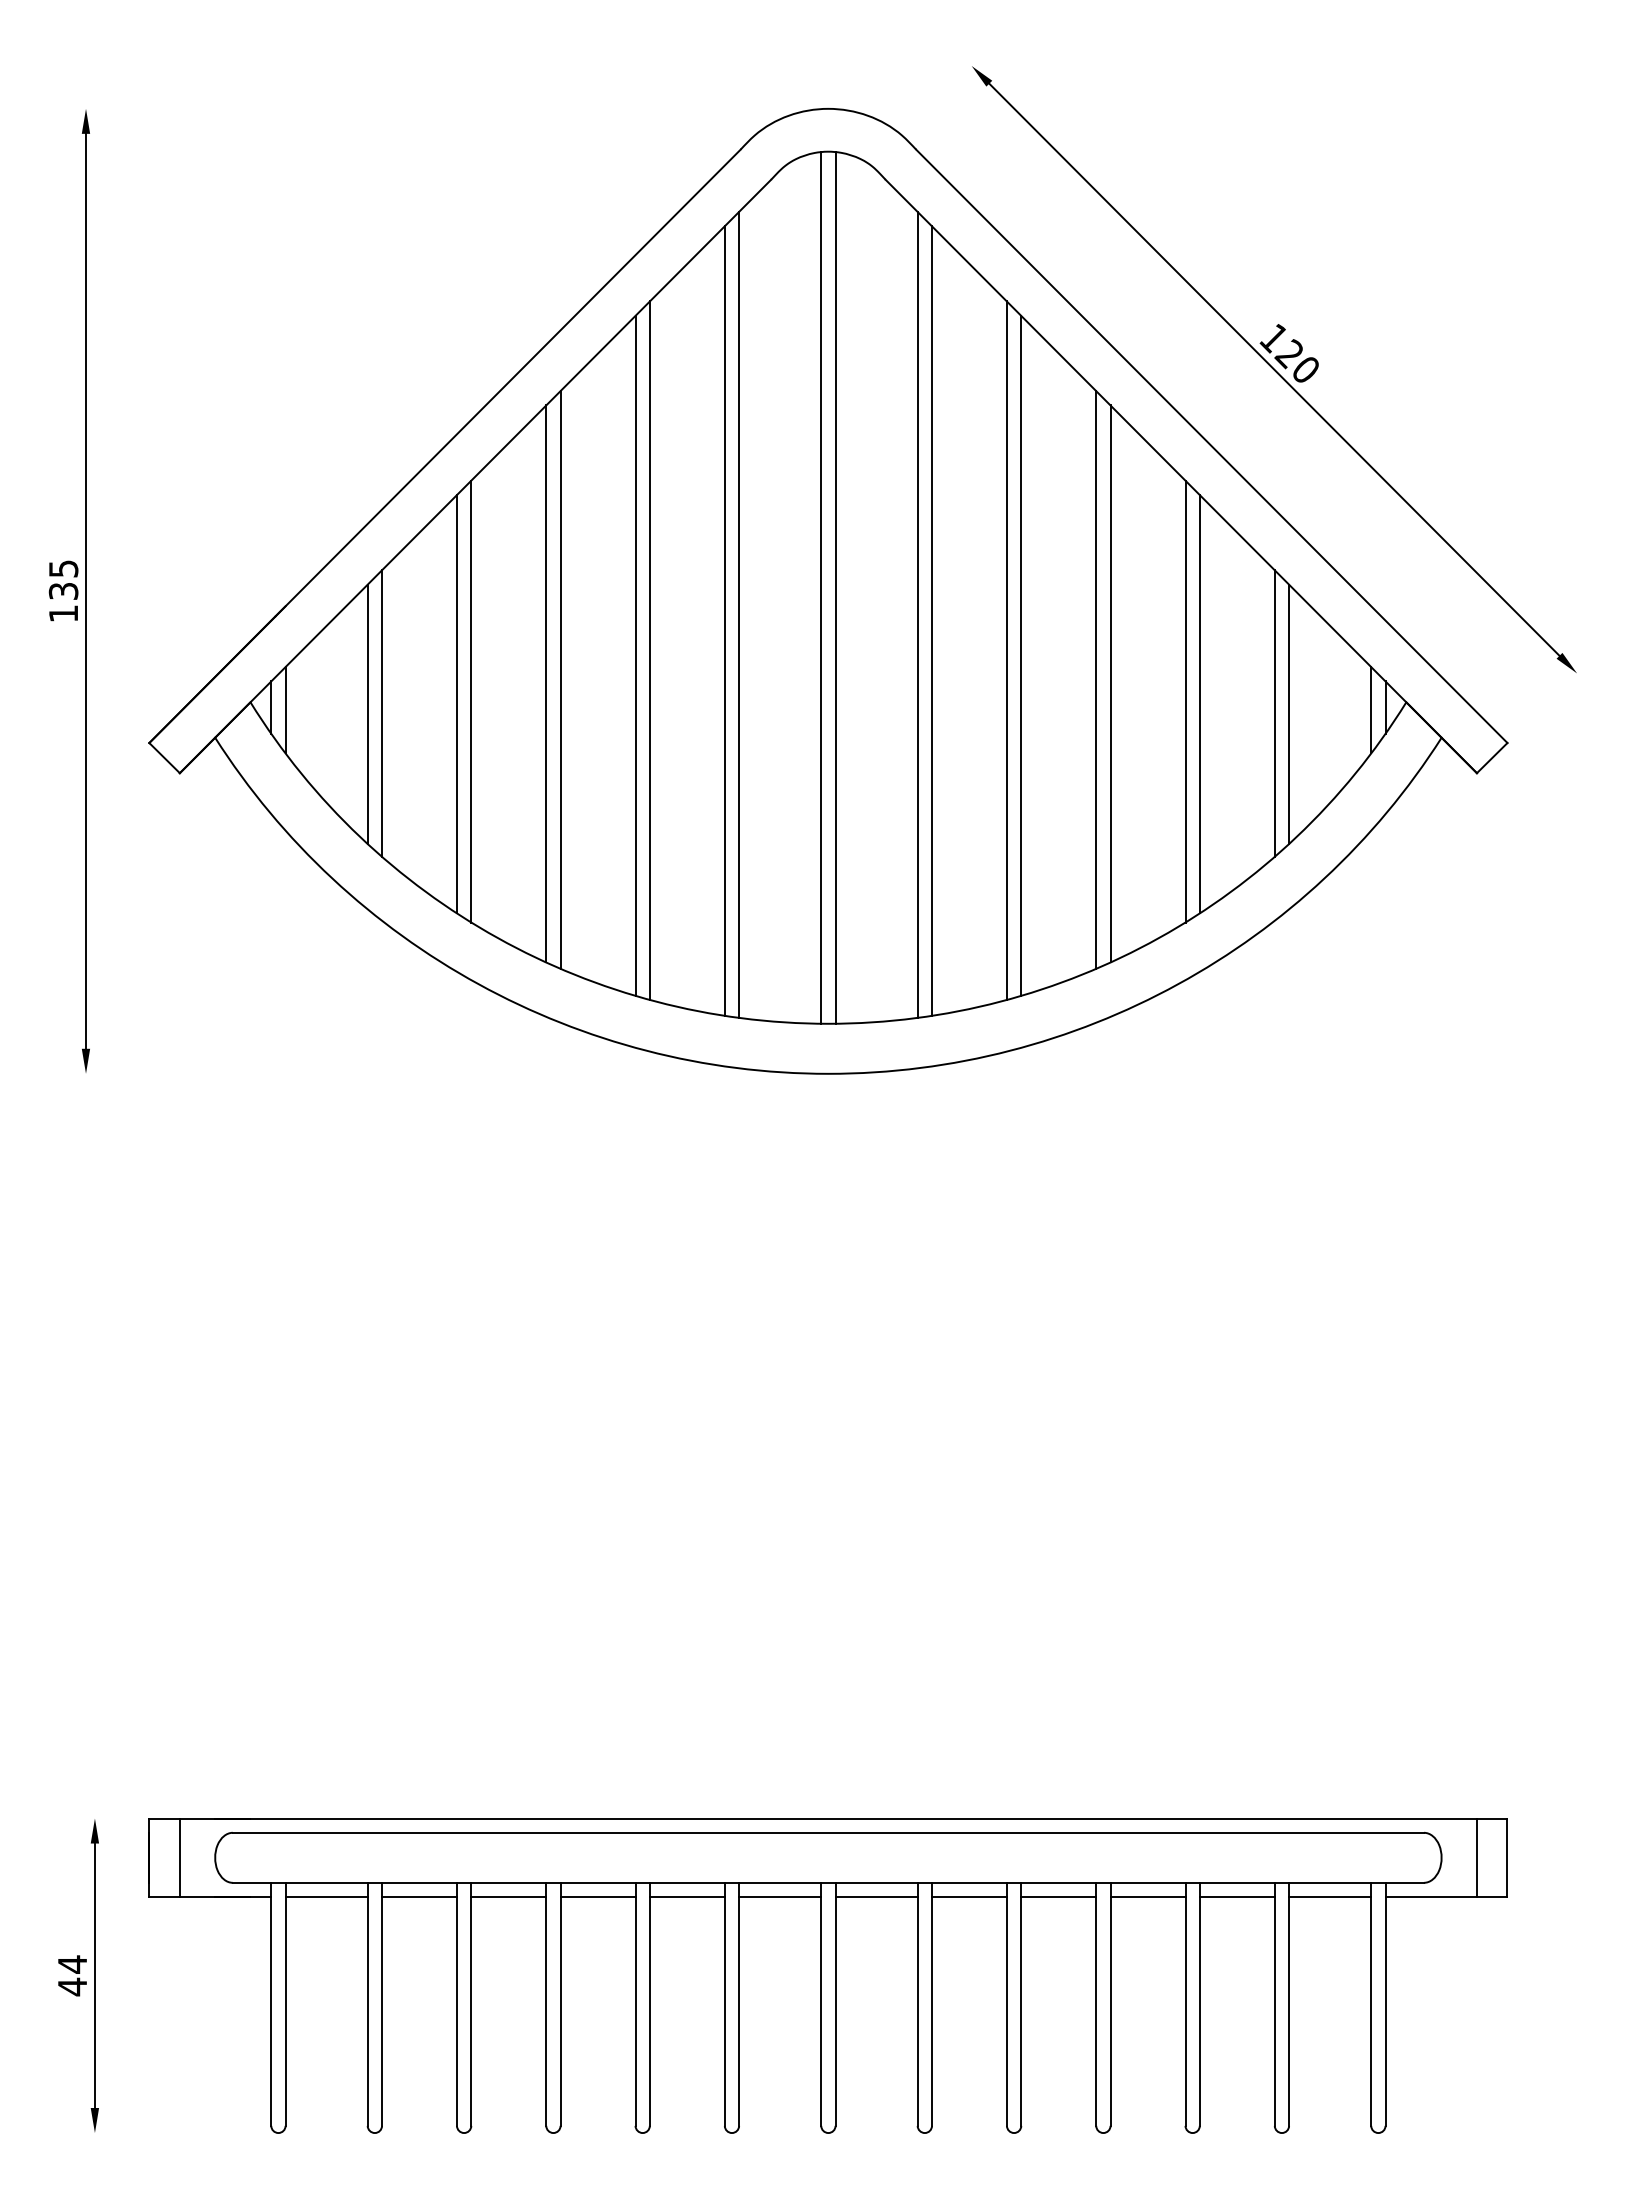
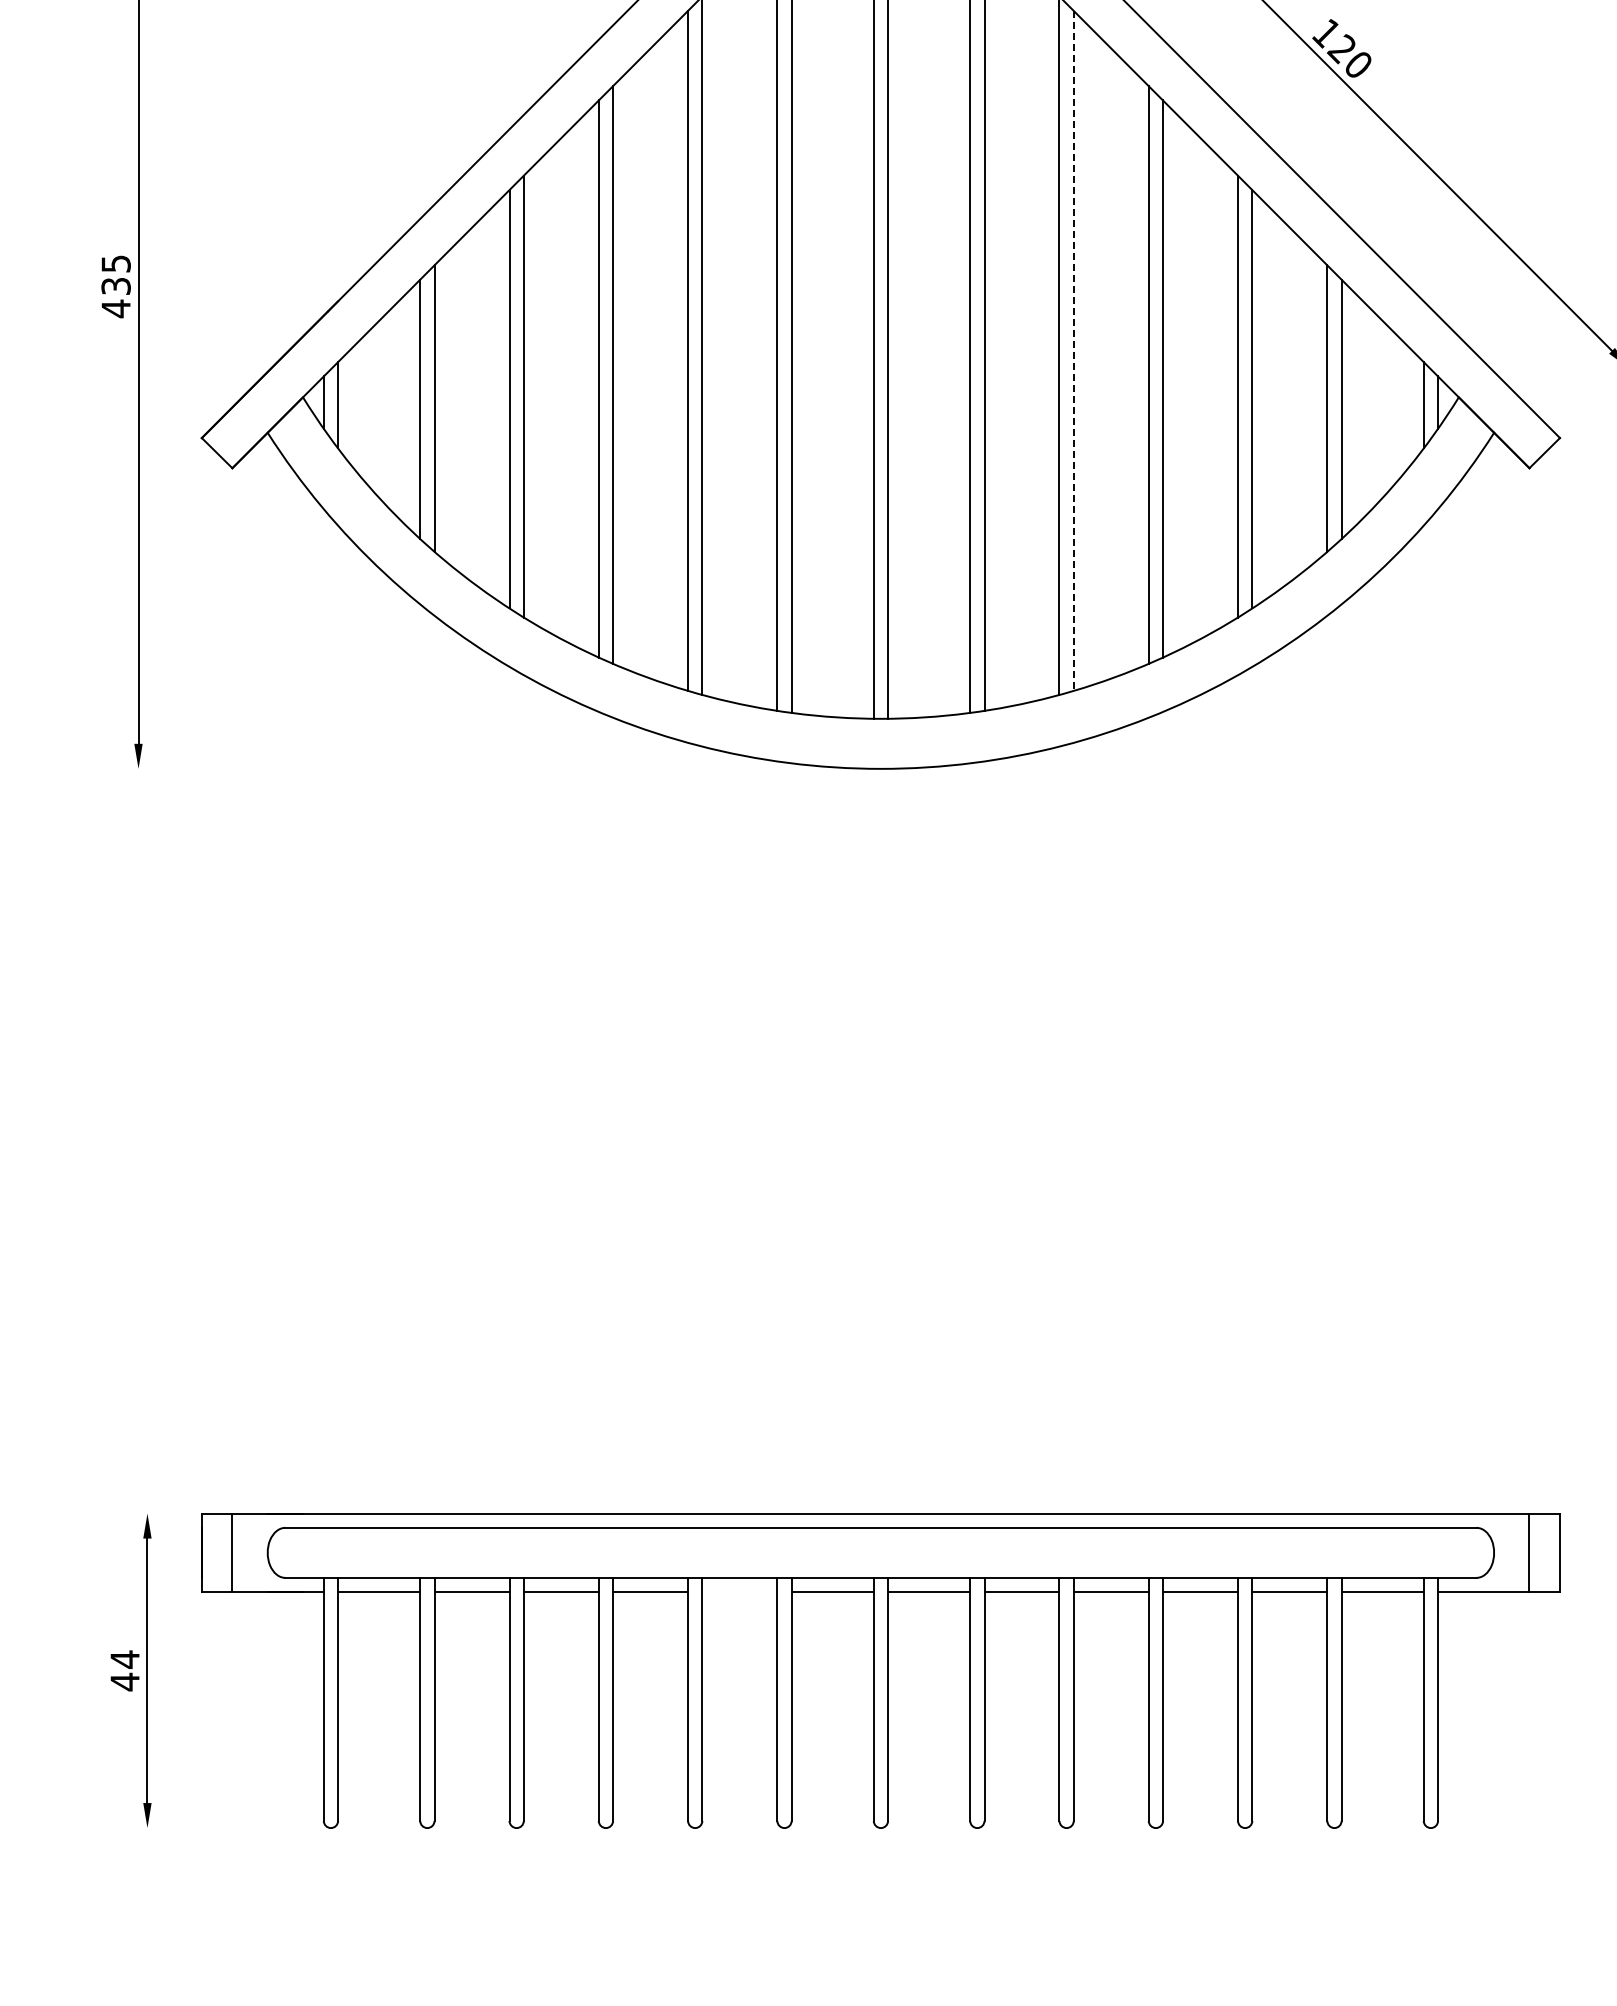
text: (63, 613) -> (116, 308), 135 -> 435
line: (1021, 655) -> (1074, 350), solid -> dashed
line: (686, 1897) -> (739, 1592), removed

